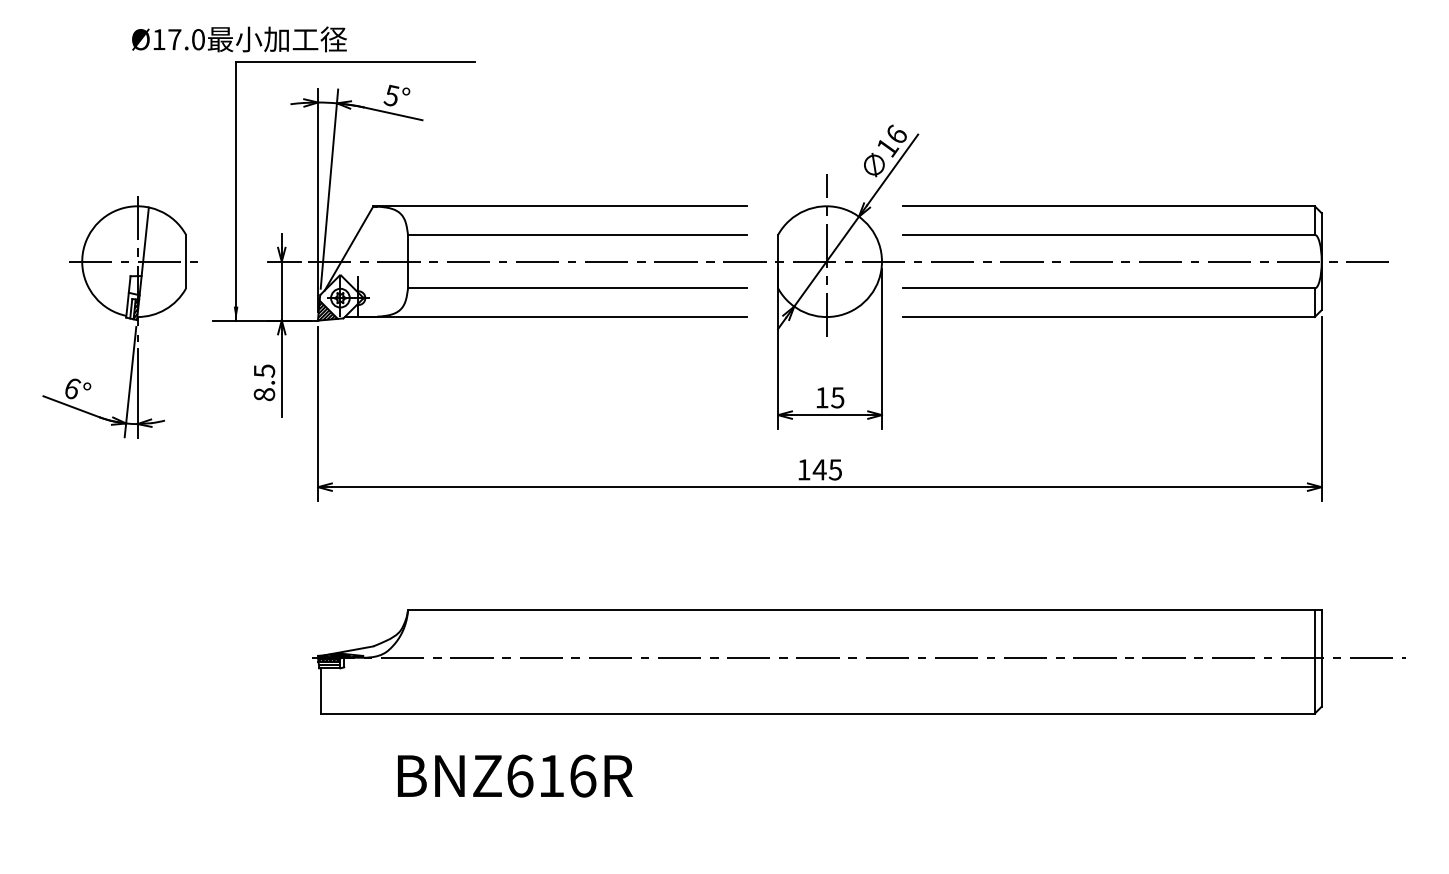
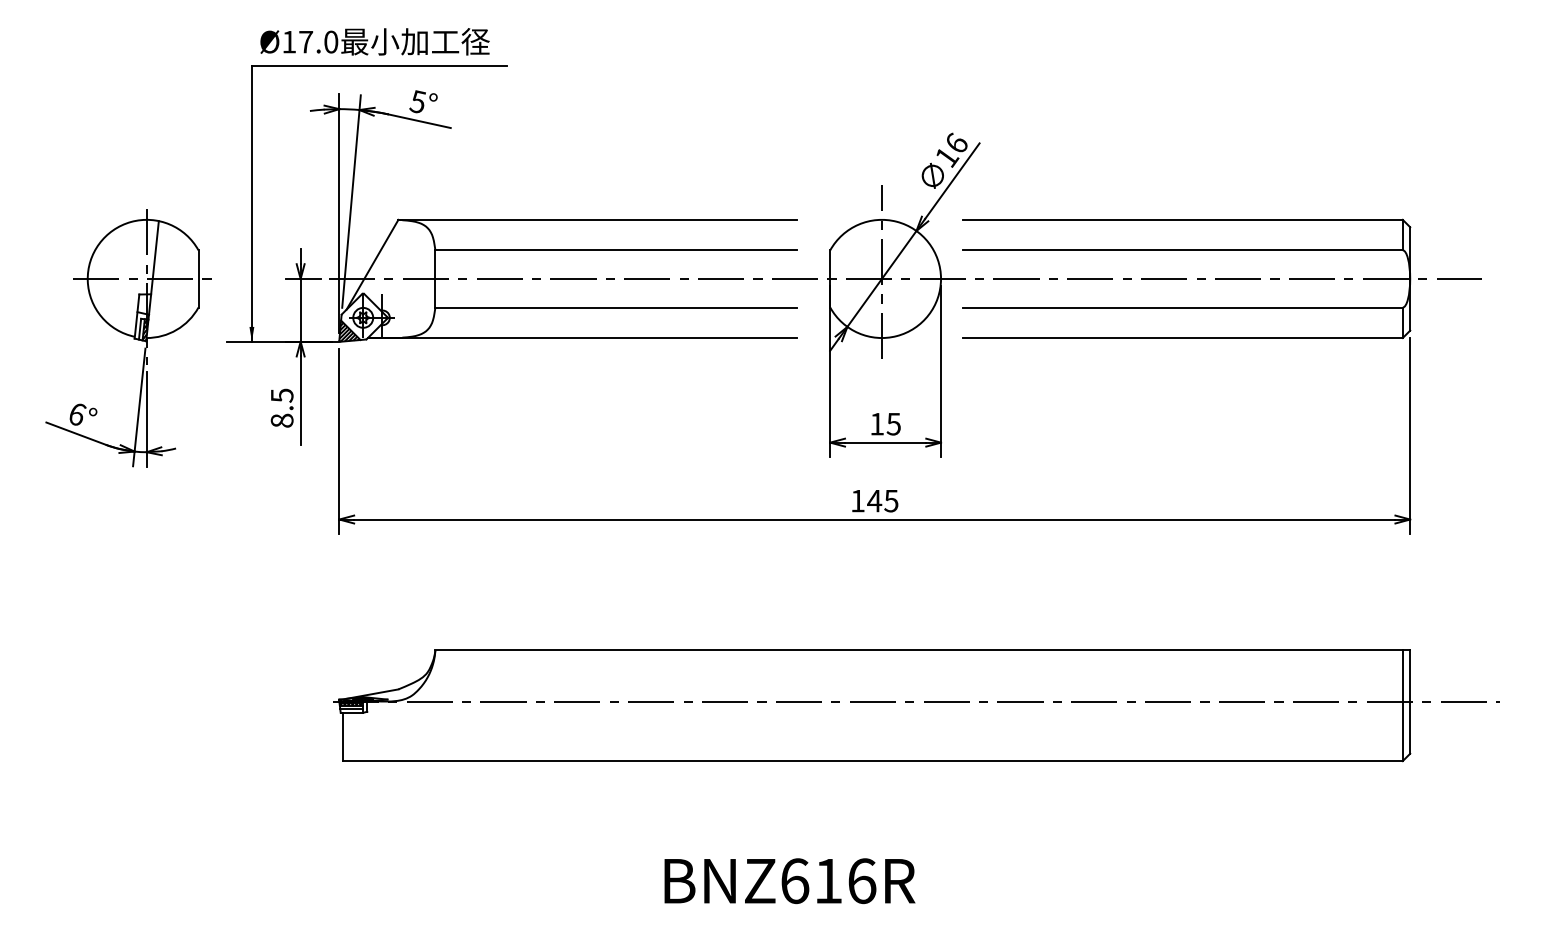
text: (239, 39) -> (375, 41), moved
text: (515, 775) -> (790, 880), moved

